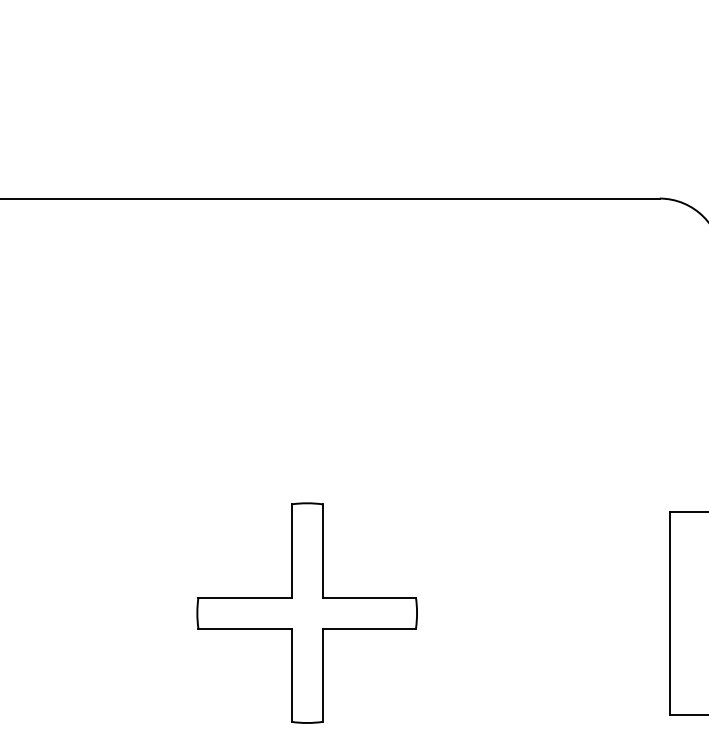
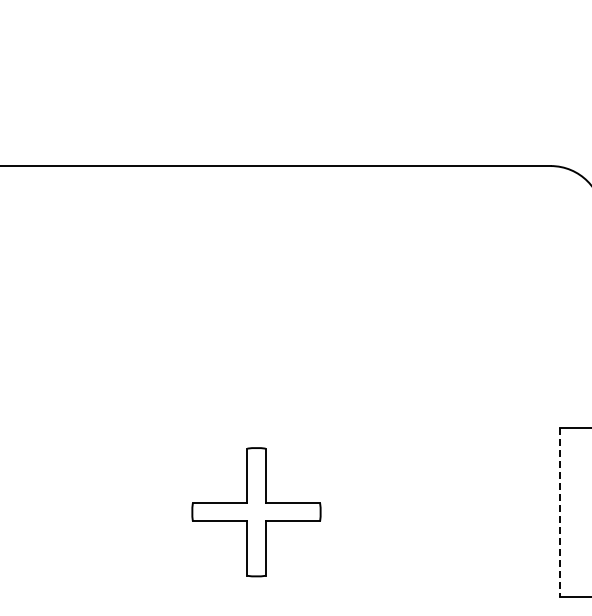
part: (307, 612) -> (256, 511), size x0.7
line: (669, 613) -> (559, 512), solid -> dashed

